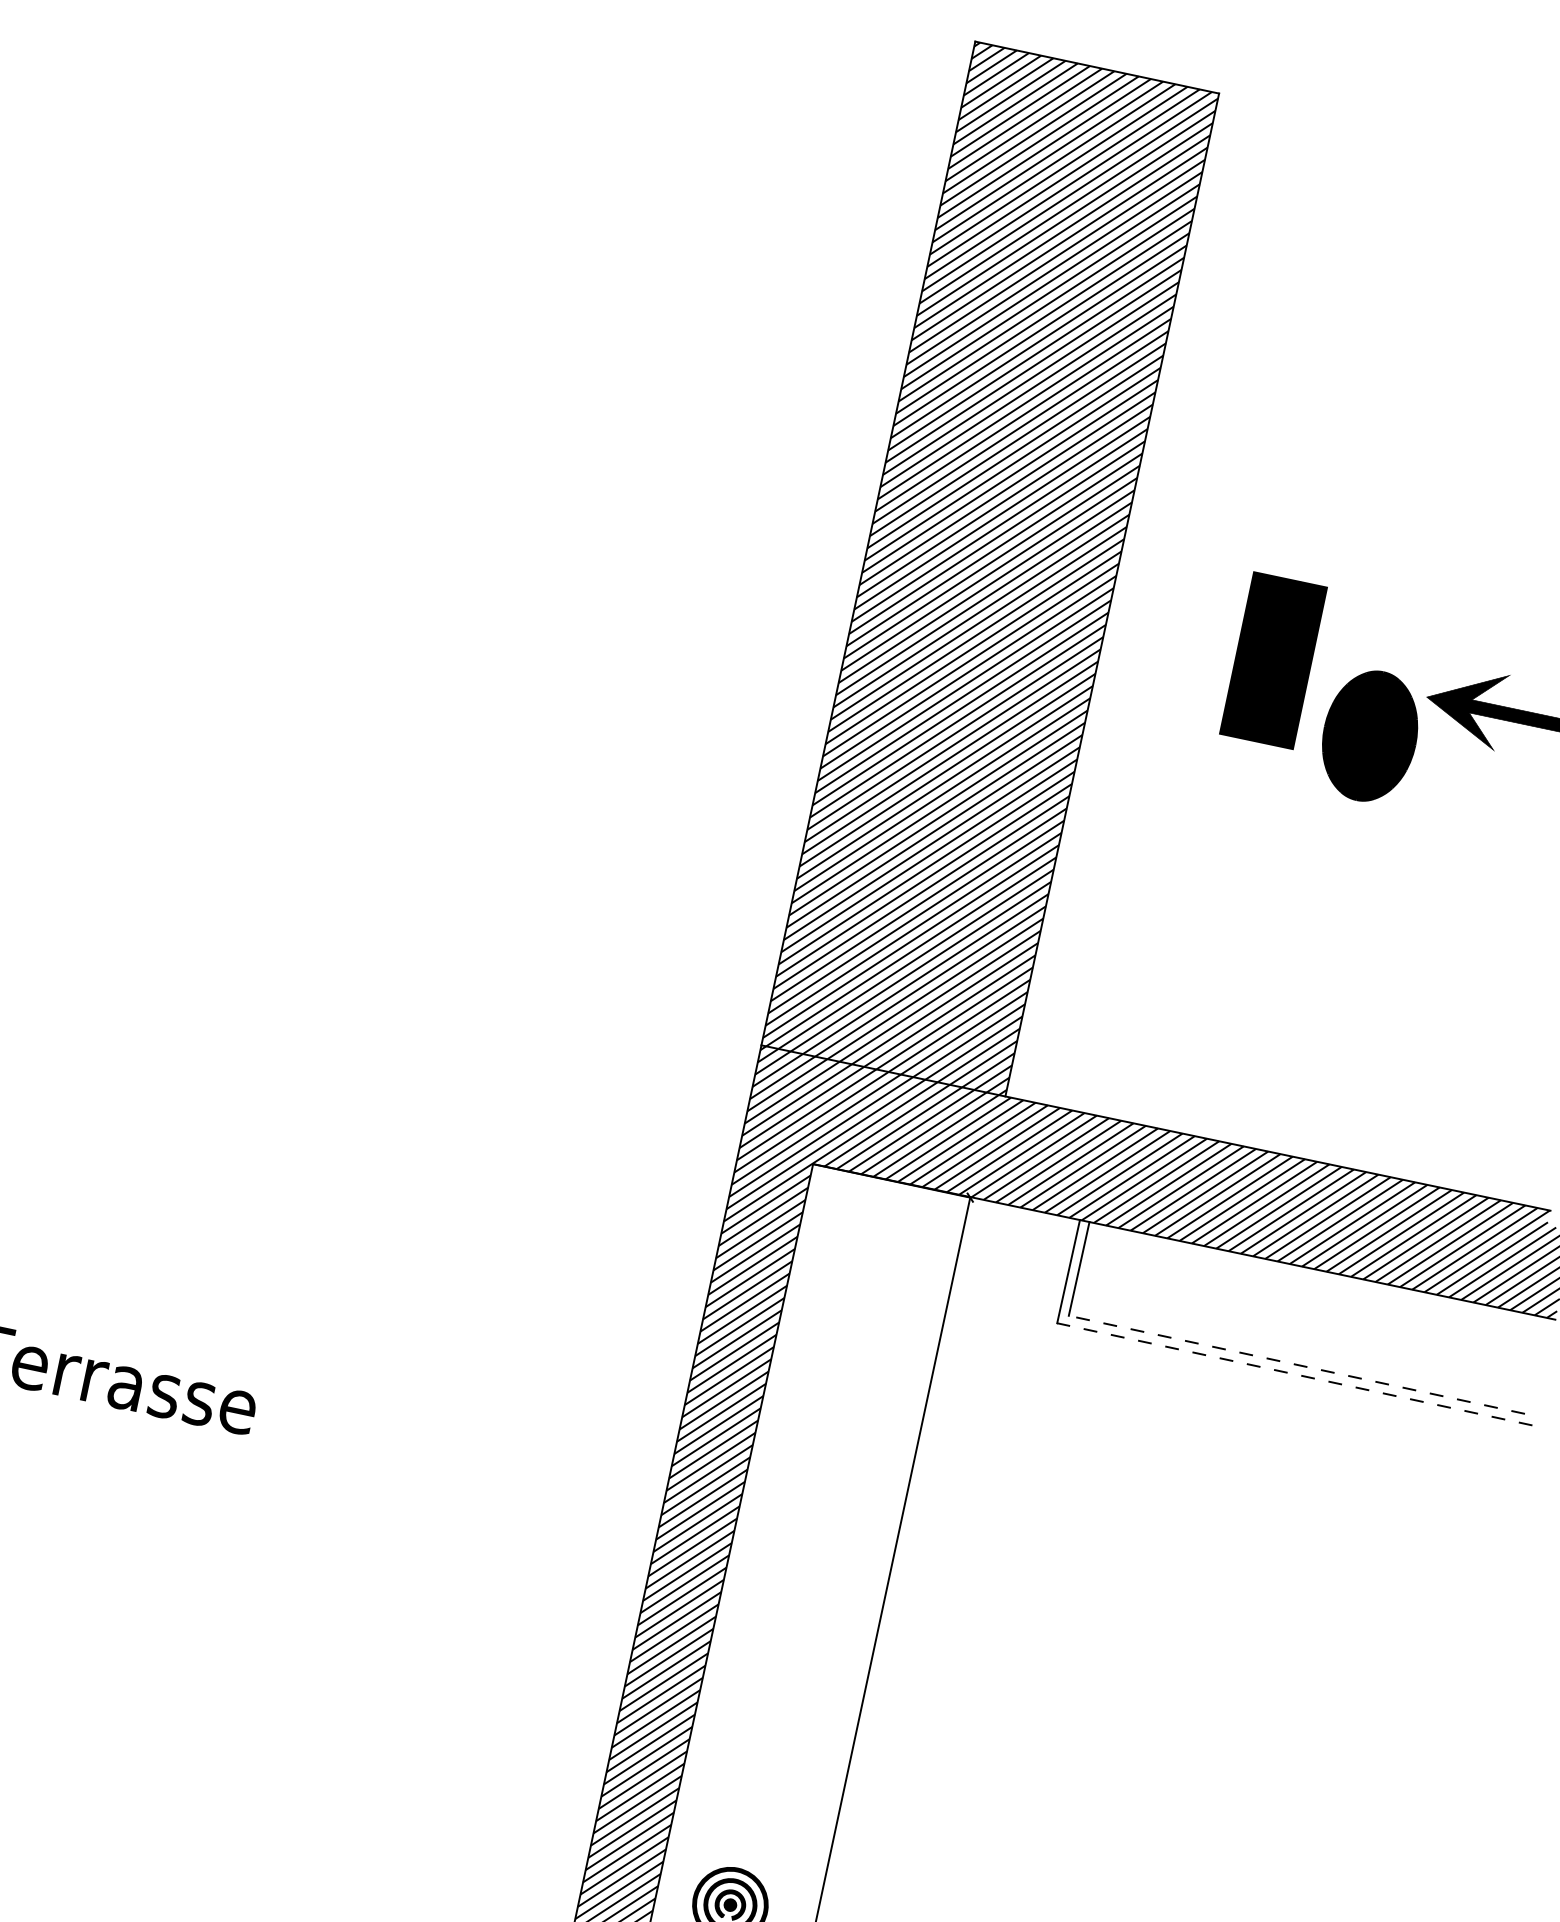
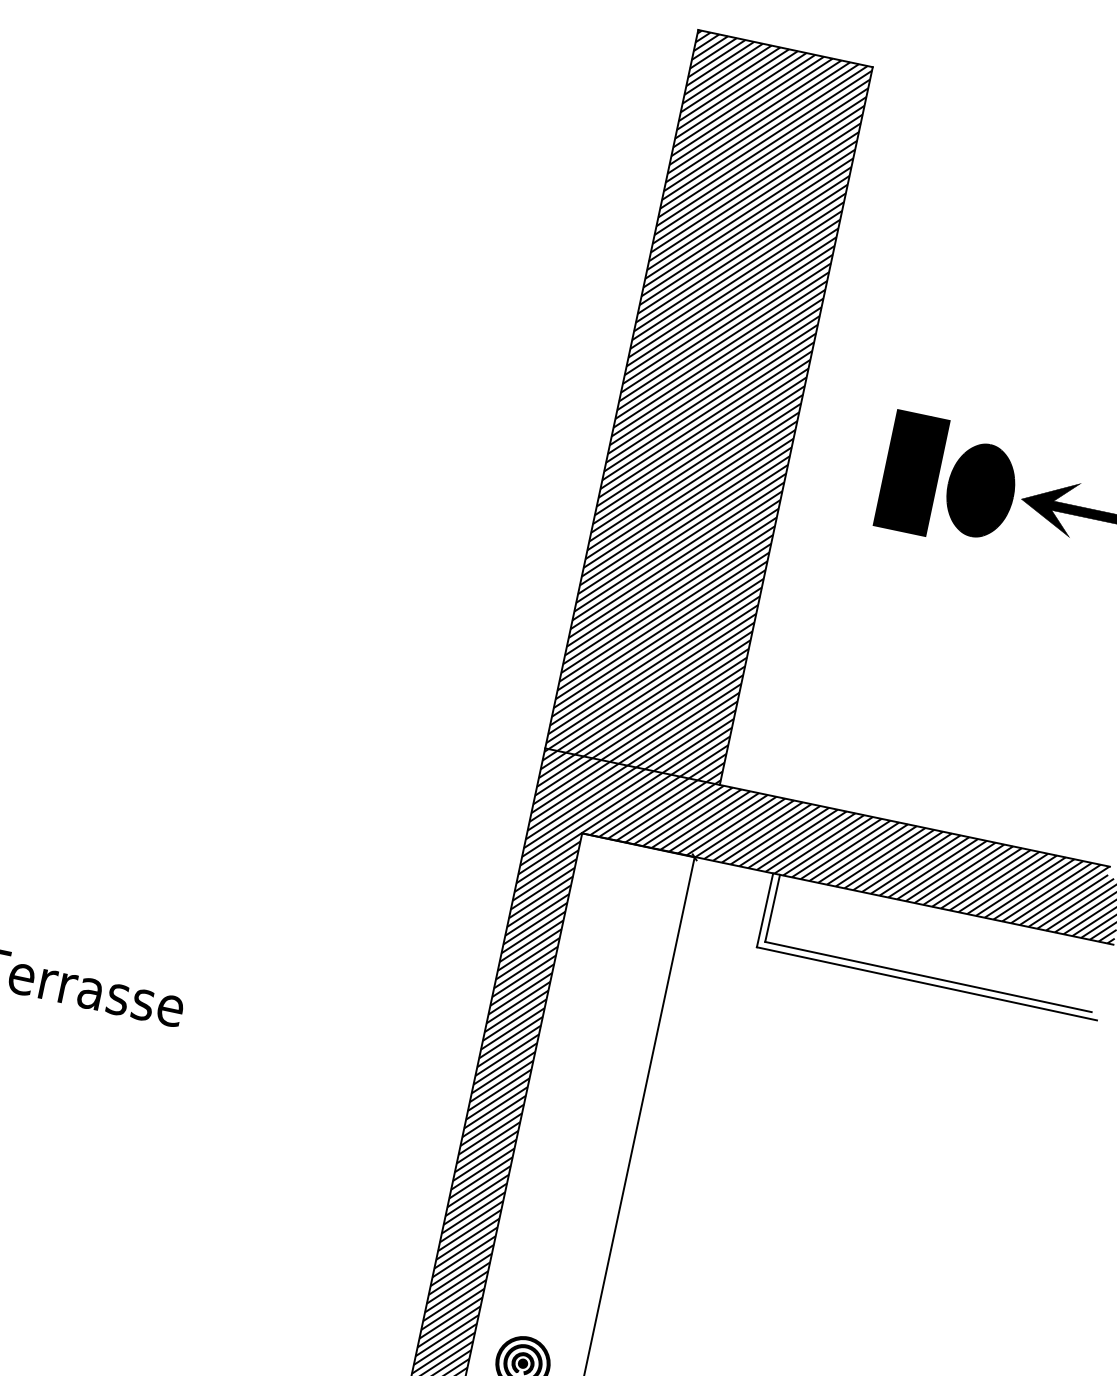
text: (1370, 735) -> (981, 490), moved
line: (1296, 1364) -> (928, 976), dashed -> solid
line: (1294, 1374) -> (926, 983), dashed -> solid

